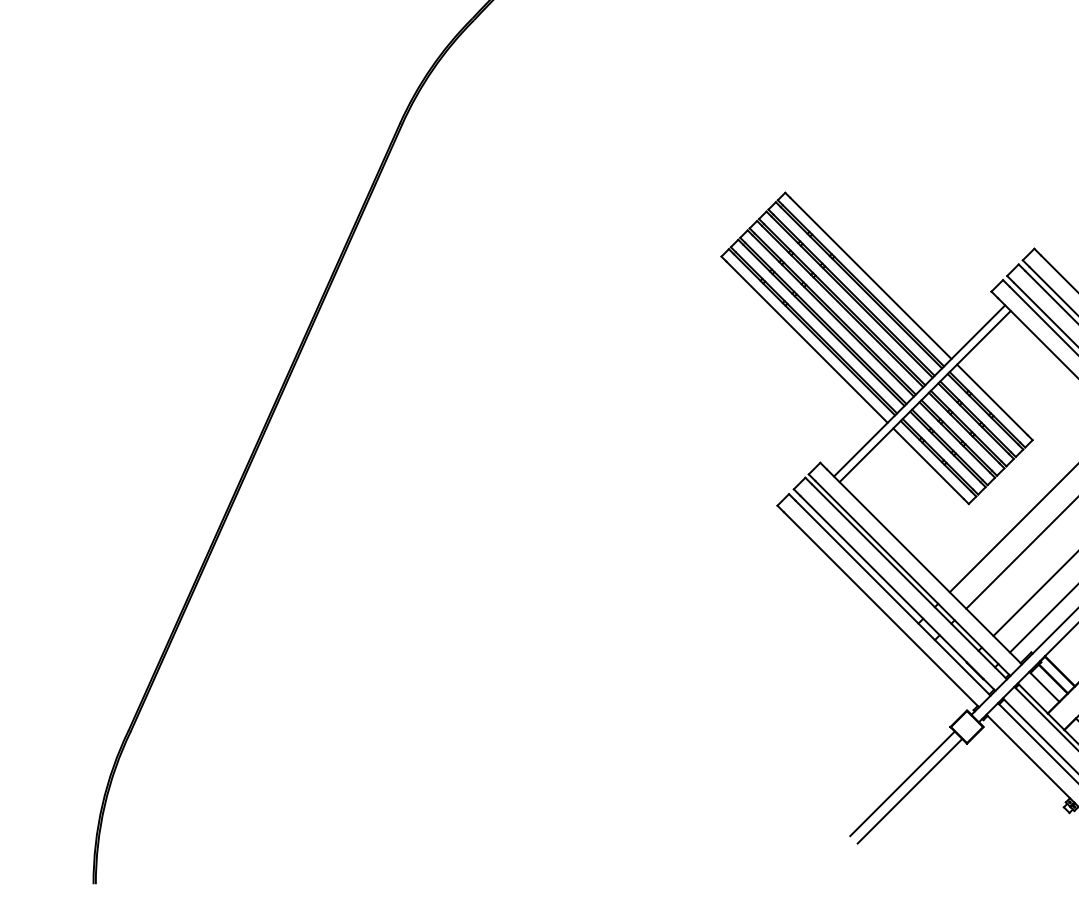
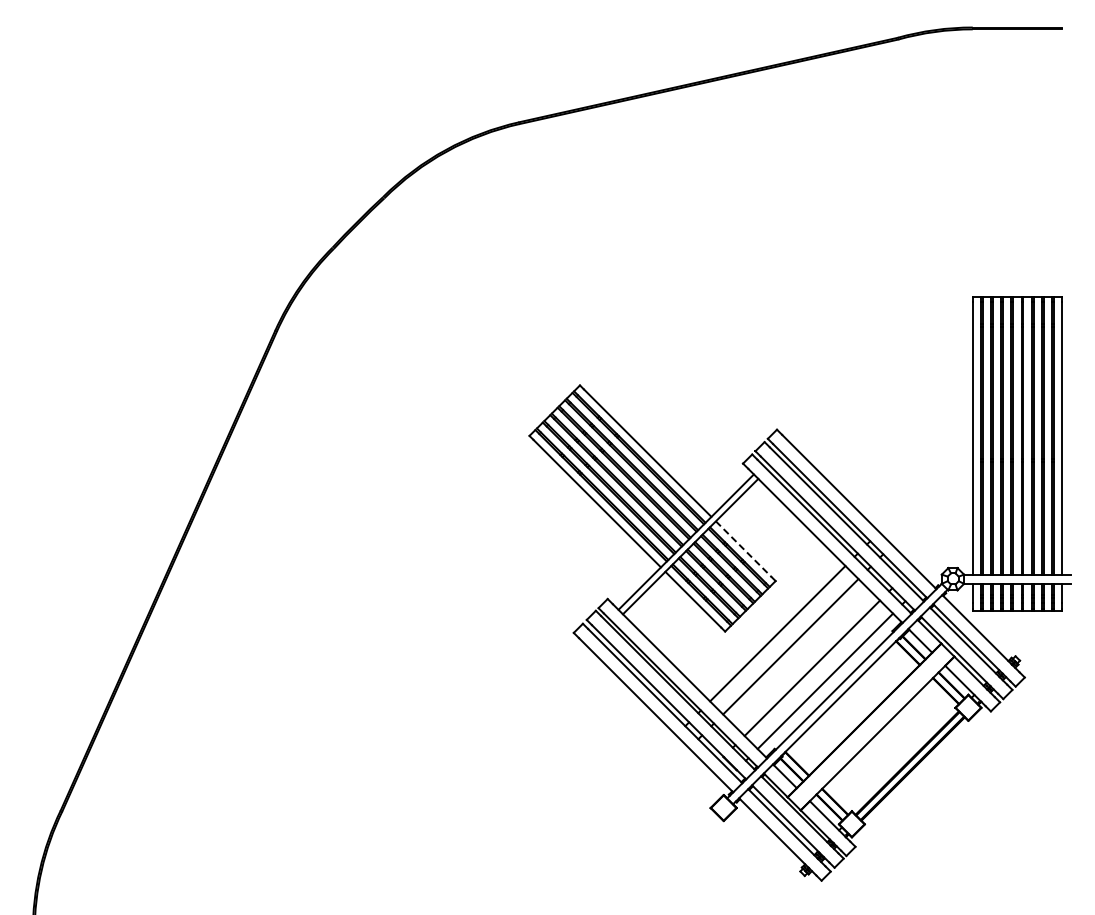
line: (993, 400) -> (744, 549), solid -> dashed
line: (902, 783) -> (672, 852), removed
line: (909, 790) -> (678, 858), removed

